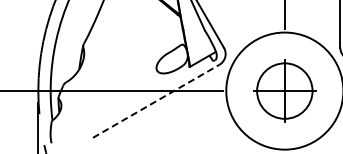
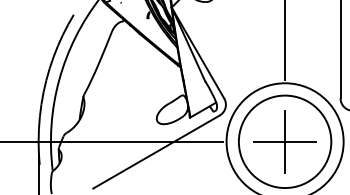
circle: (284, 90) -> (284, 141), size x1.67
line: (156, 101) -> (156, 152), dashed -> solid

